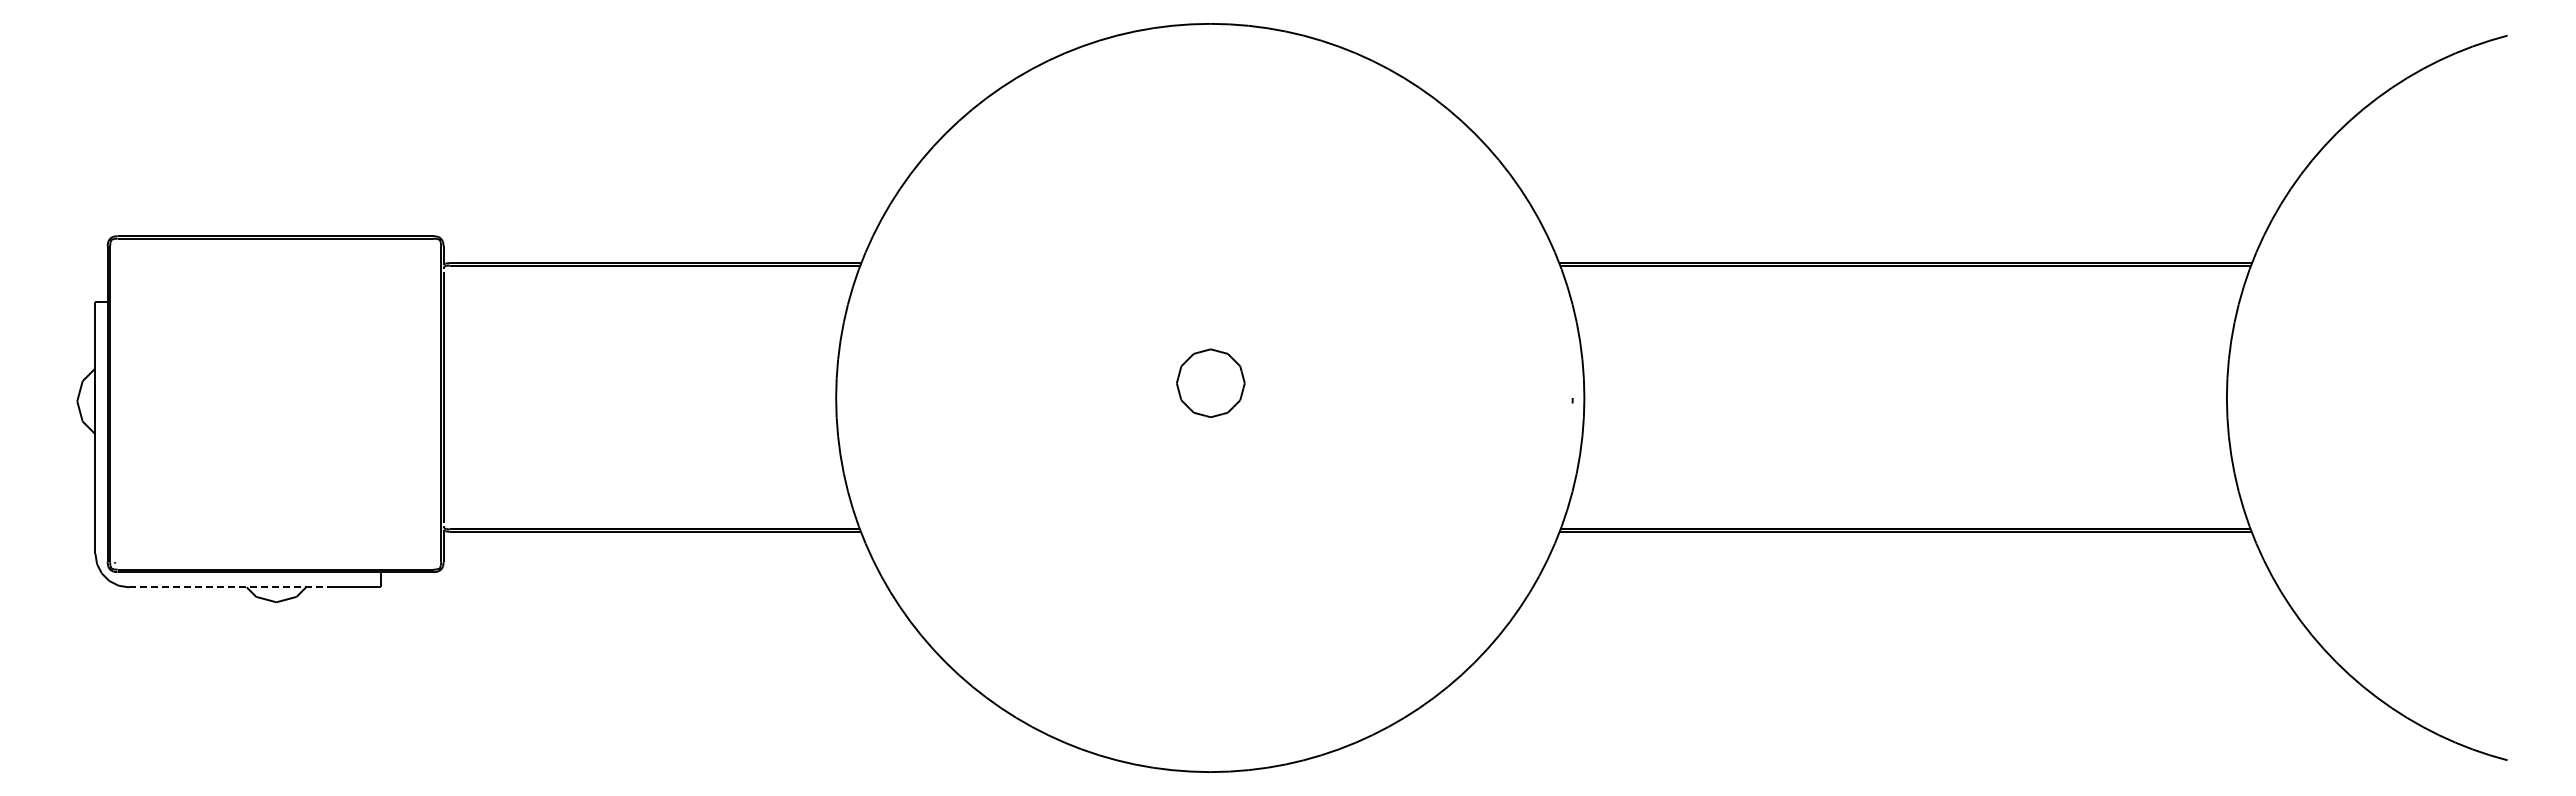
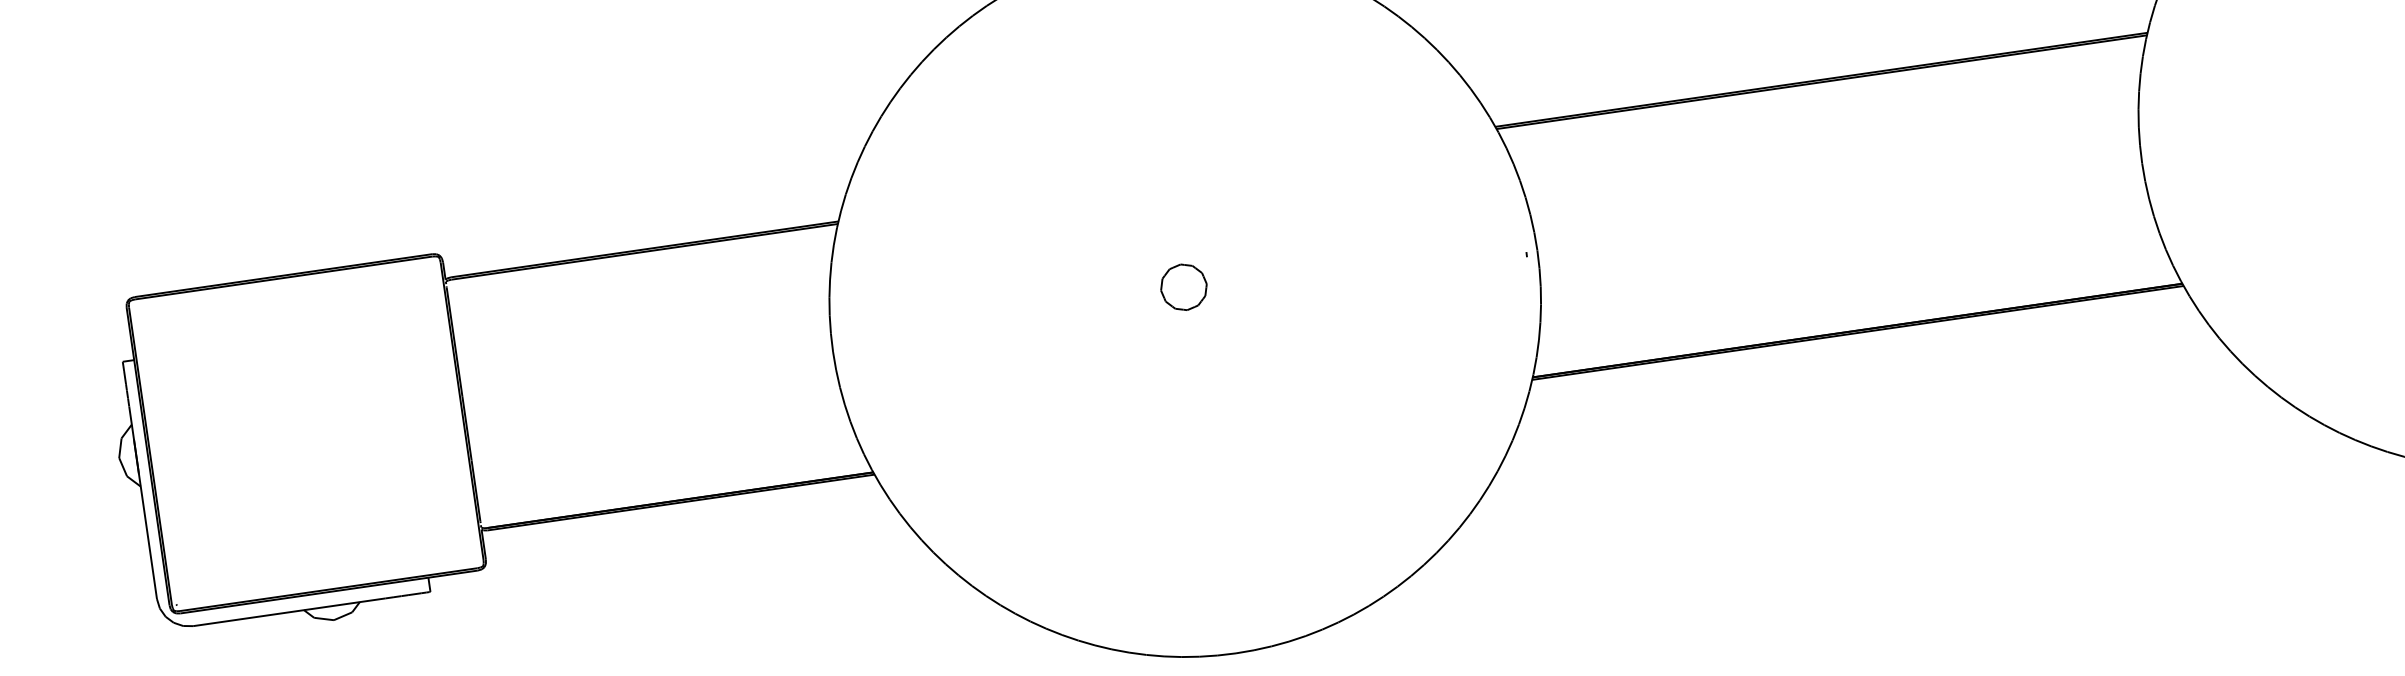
part: (1211, 383) -> (1184, 287), size x0.71
line: (231, 587) -> (289, 612), dashed -> solid

